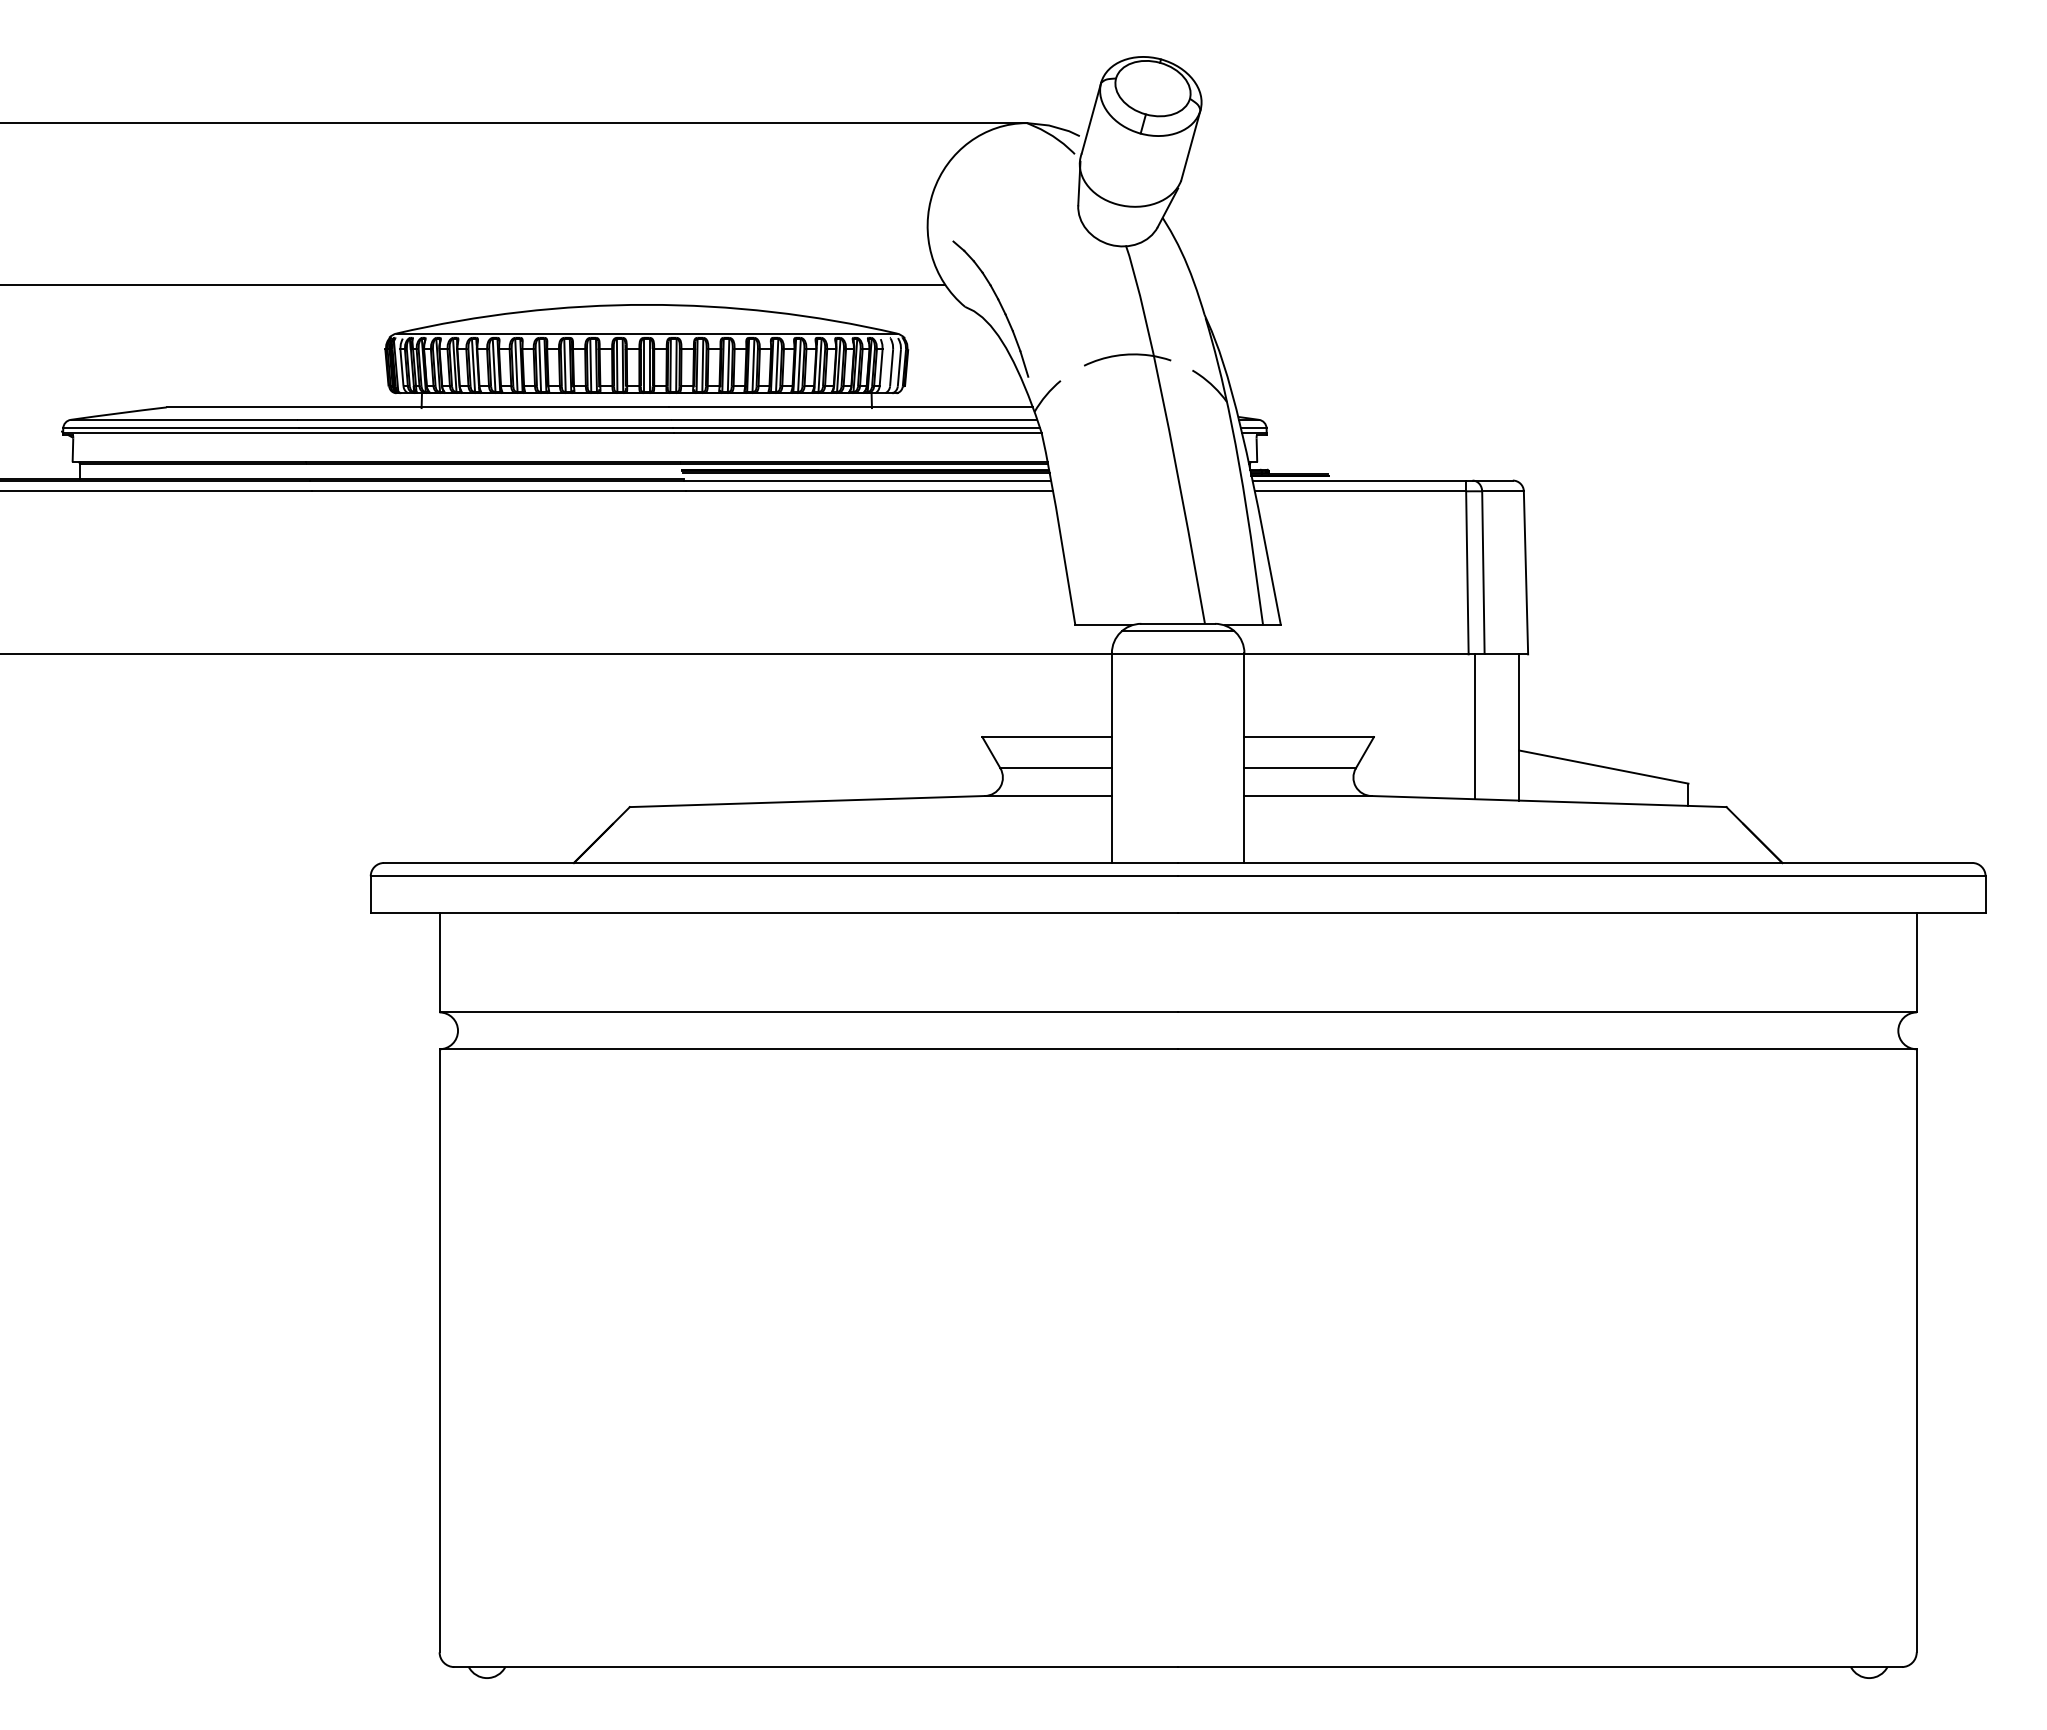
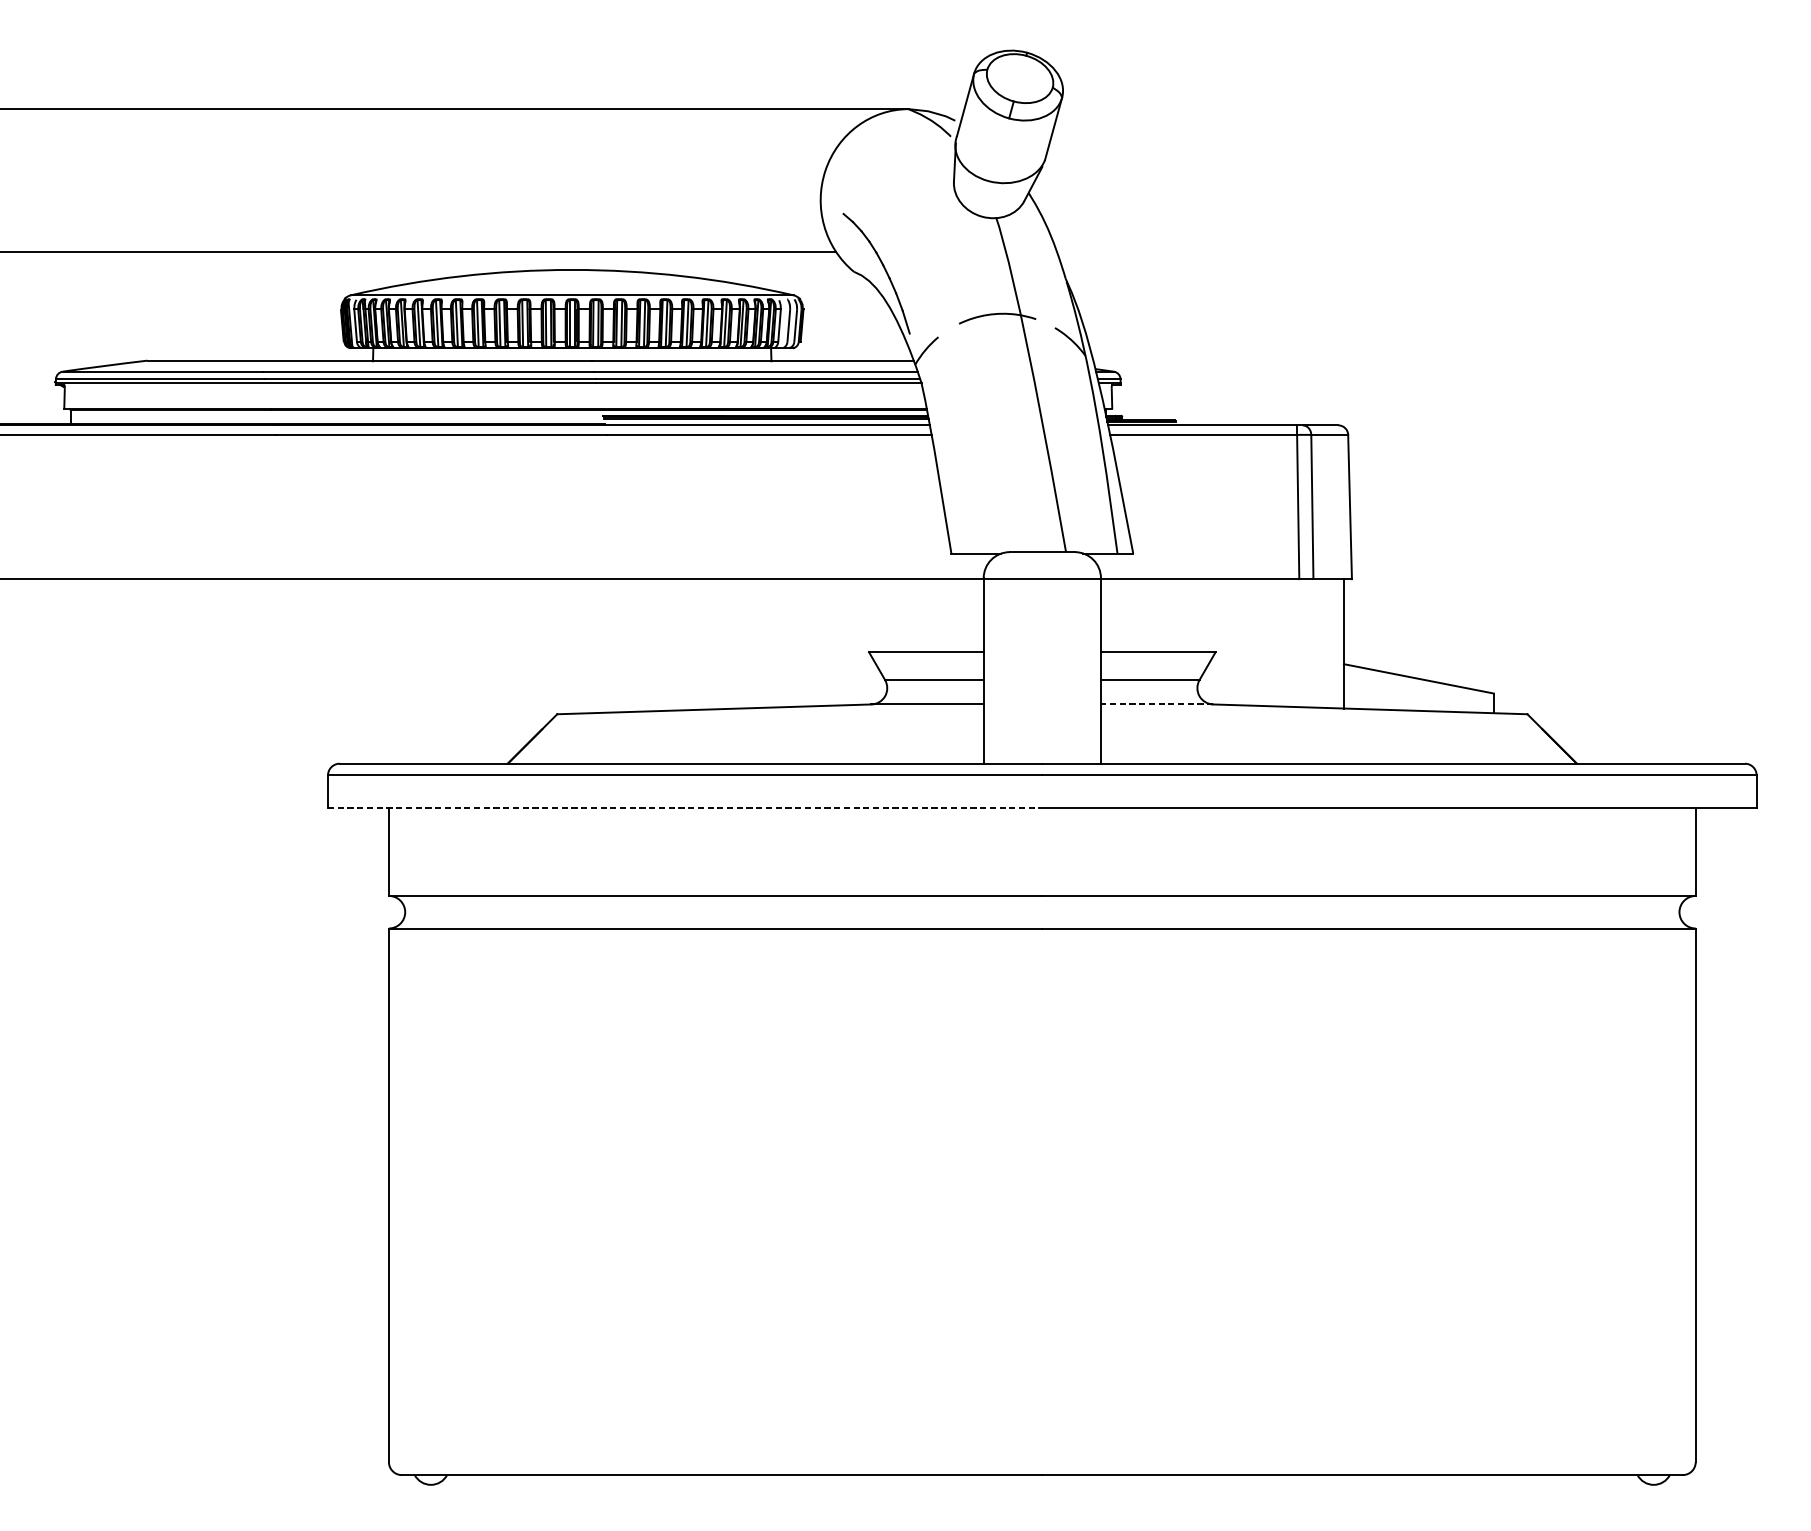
line: (1177, 631) -> (1041, 558), removed
line: (1474, 726) -> (1304, 642), removed
line: (1307, 796) -> (1156, 704), solid -> dashed
line: (774, 913) -> (685, 808), solid -> dashed

